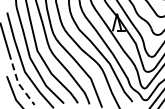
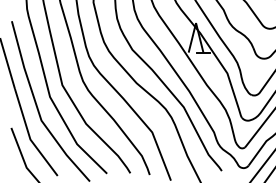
line: (18, 82) -> (30, 138), dashed -> solid

